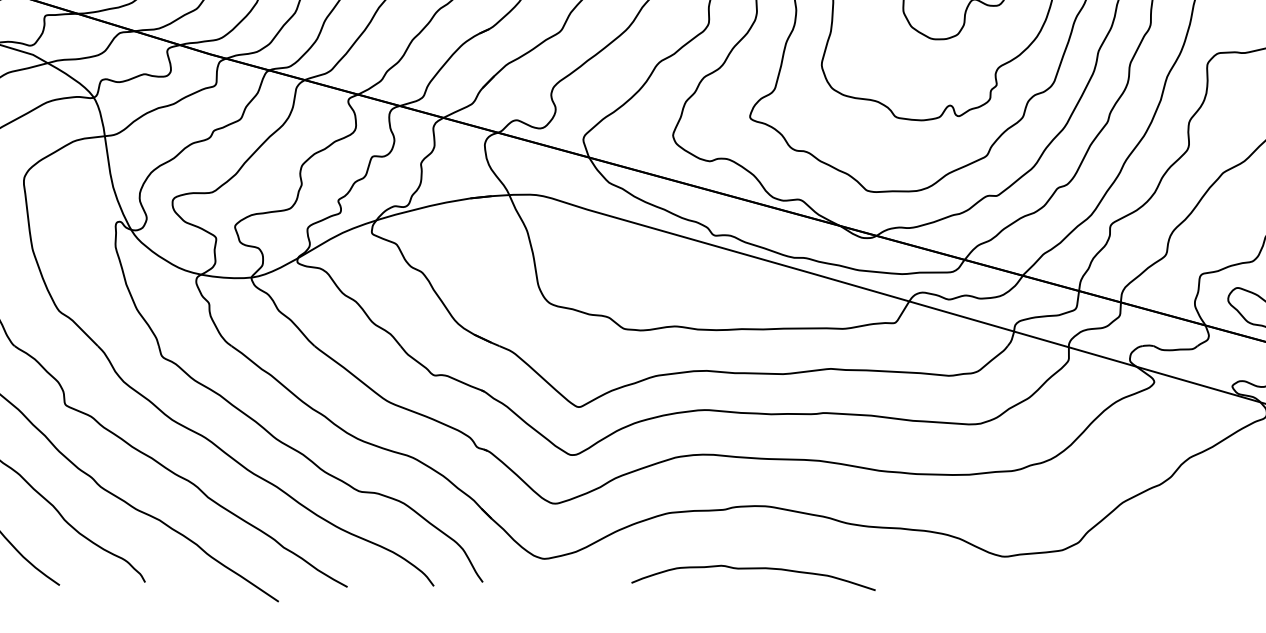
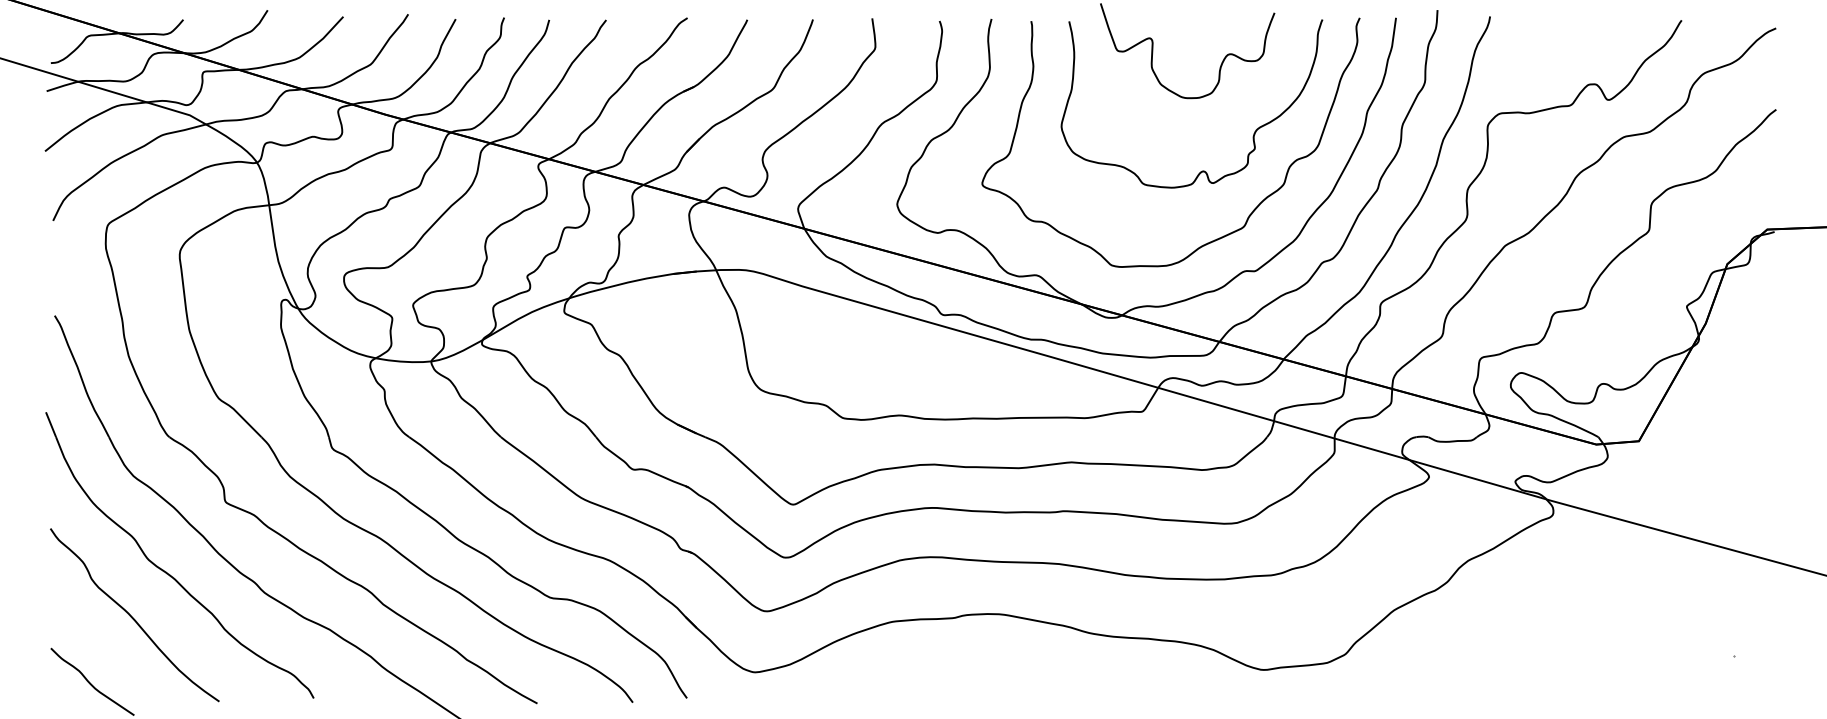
curve: (753, 568) -> (986, 683), removed

